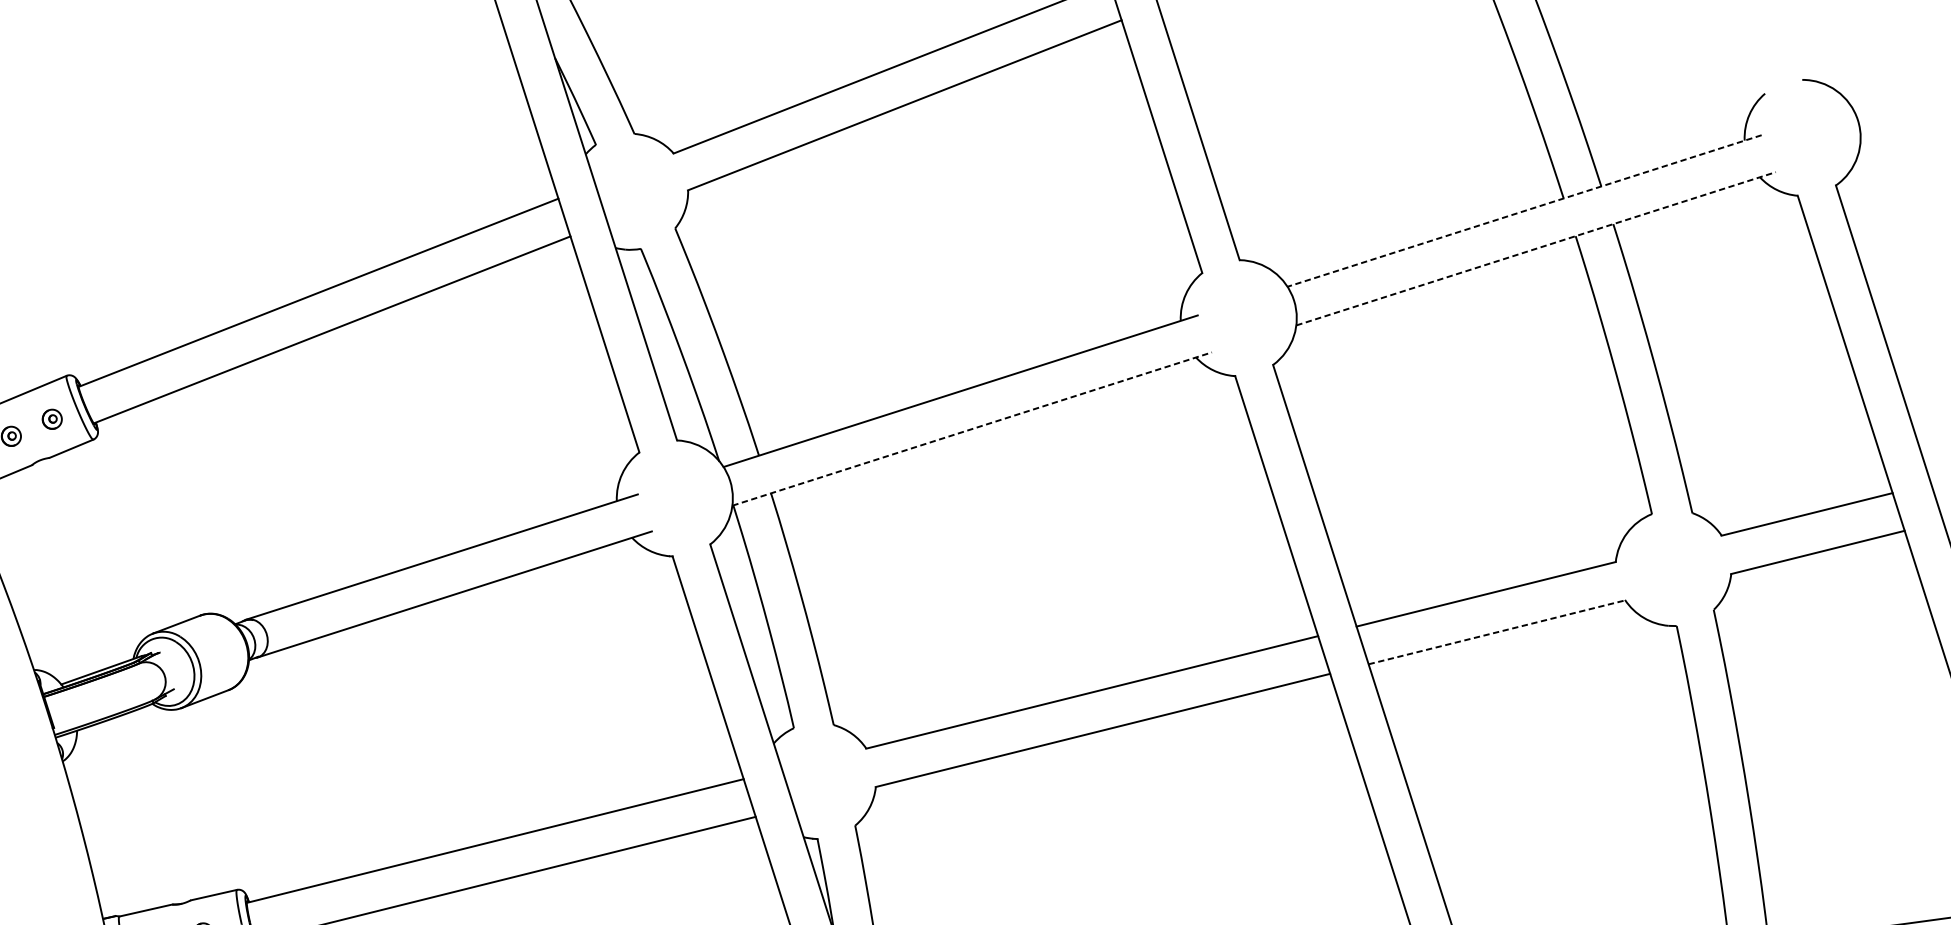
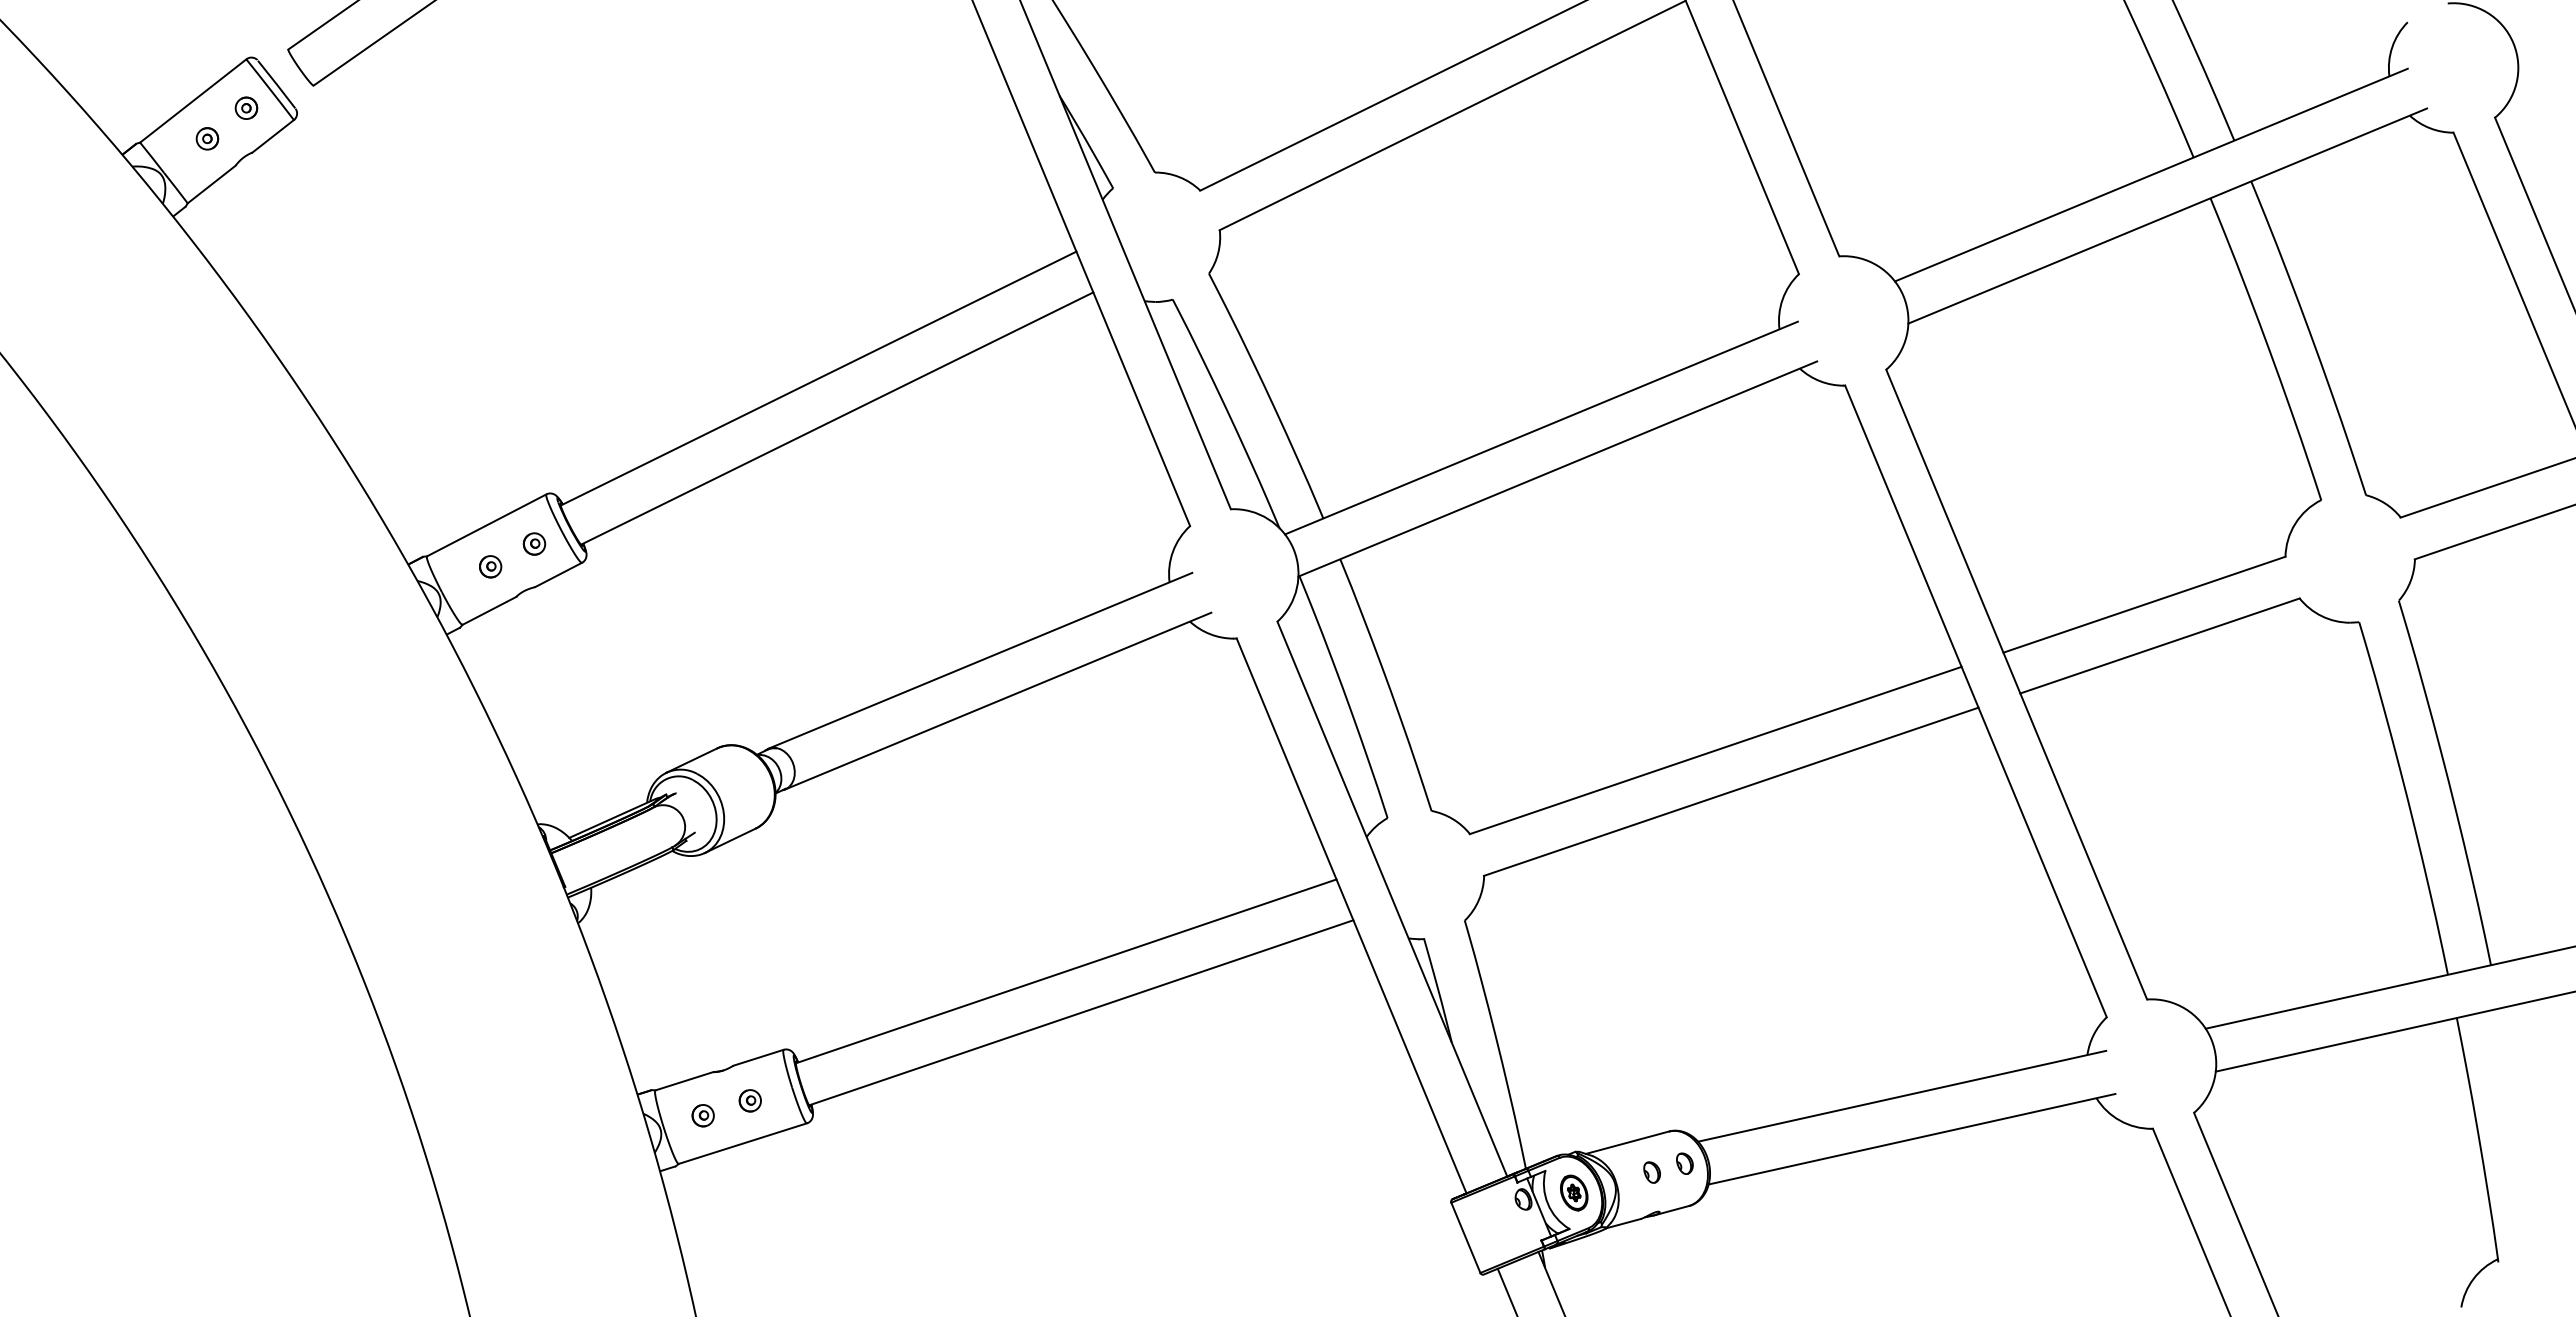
line: (1524, 211) -> (2151, 175), dashed -> solid
line: (1535, 249) -> (2167, 216), dashed -> solid
line: (971, 429) -> (1557, 469), dashed -> solid
line: (1497, 631) -> (2160, 645), dashed -> solid

